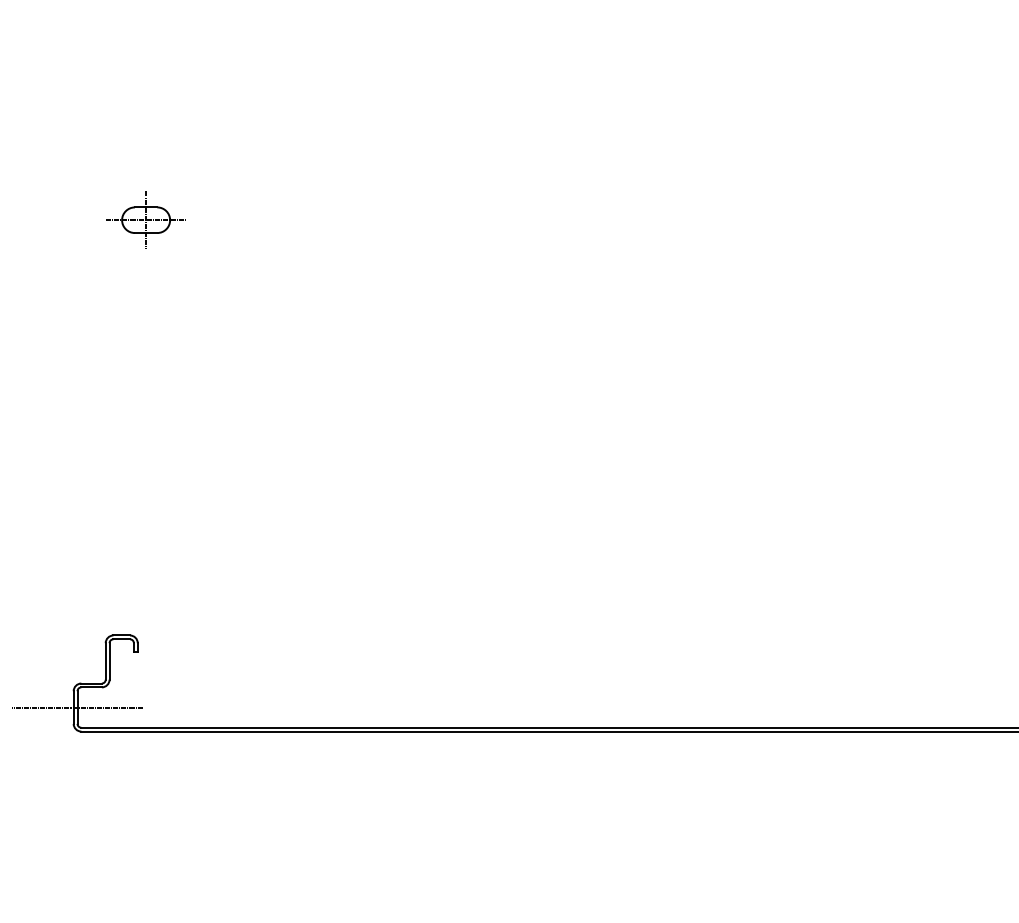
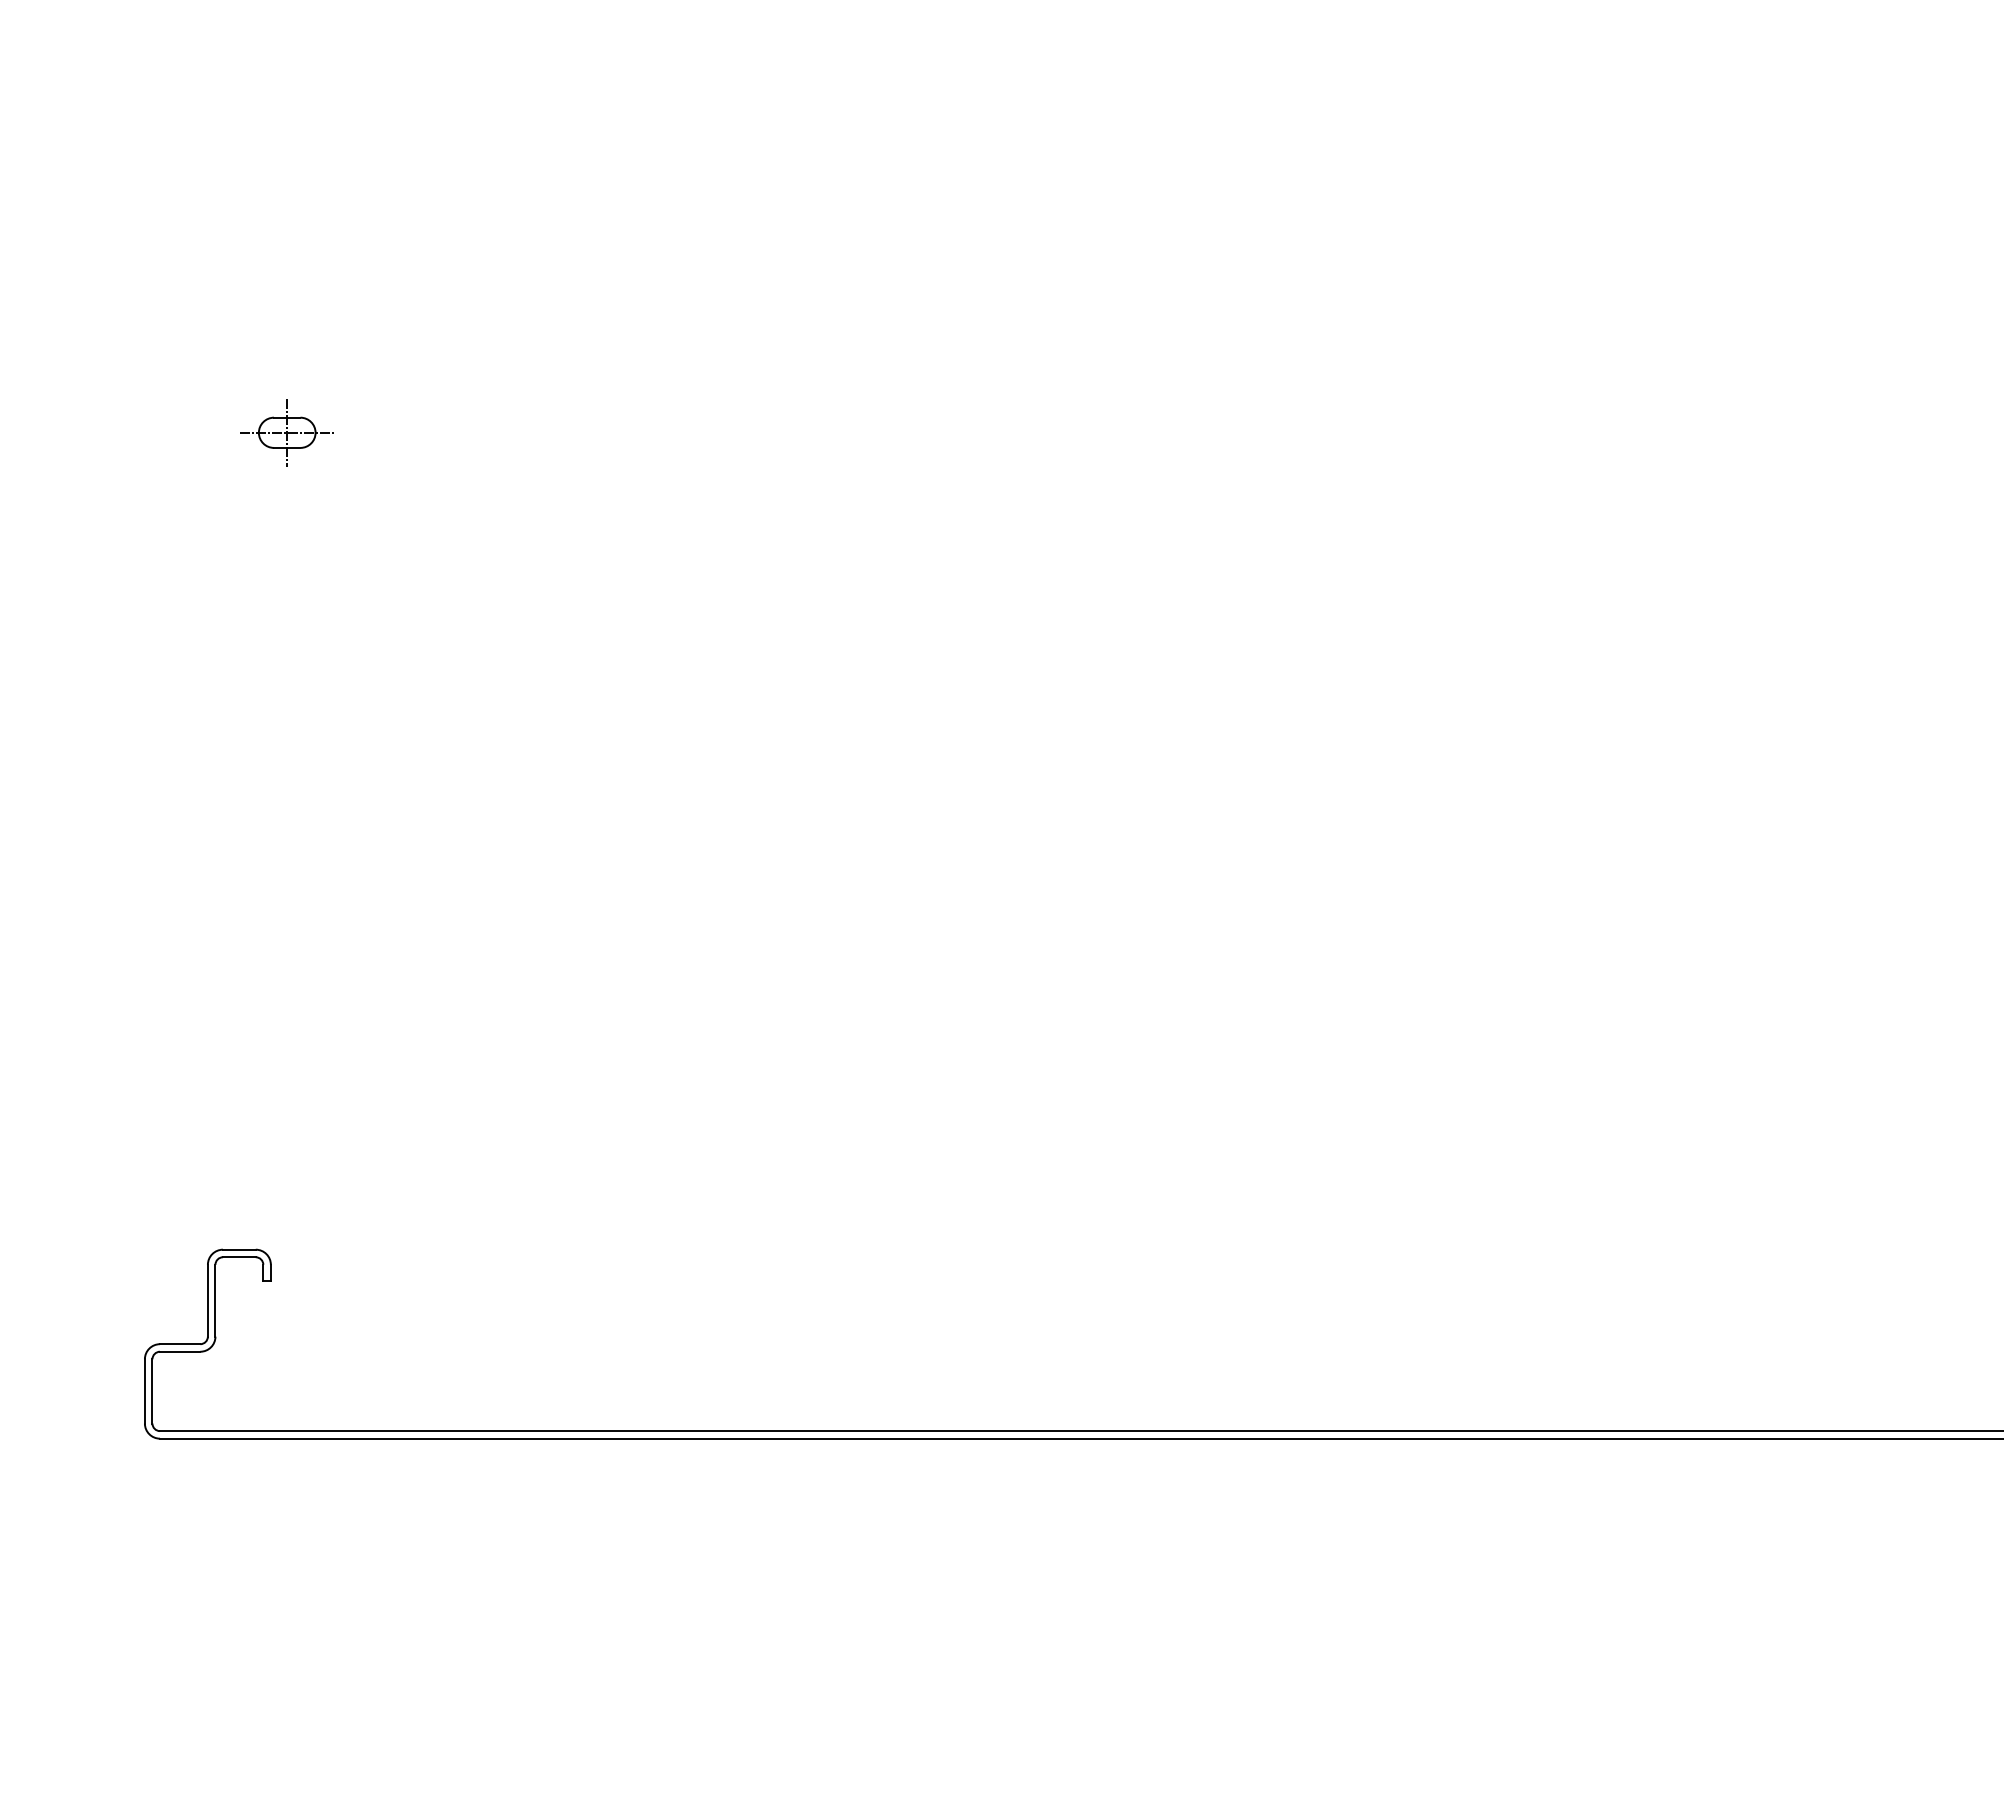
part: (145, 219) -> (286, 431), size x0.6
line: (77, 707) -> (152, 1391), removed

